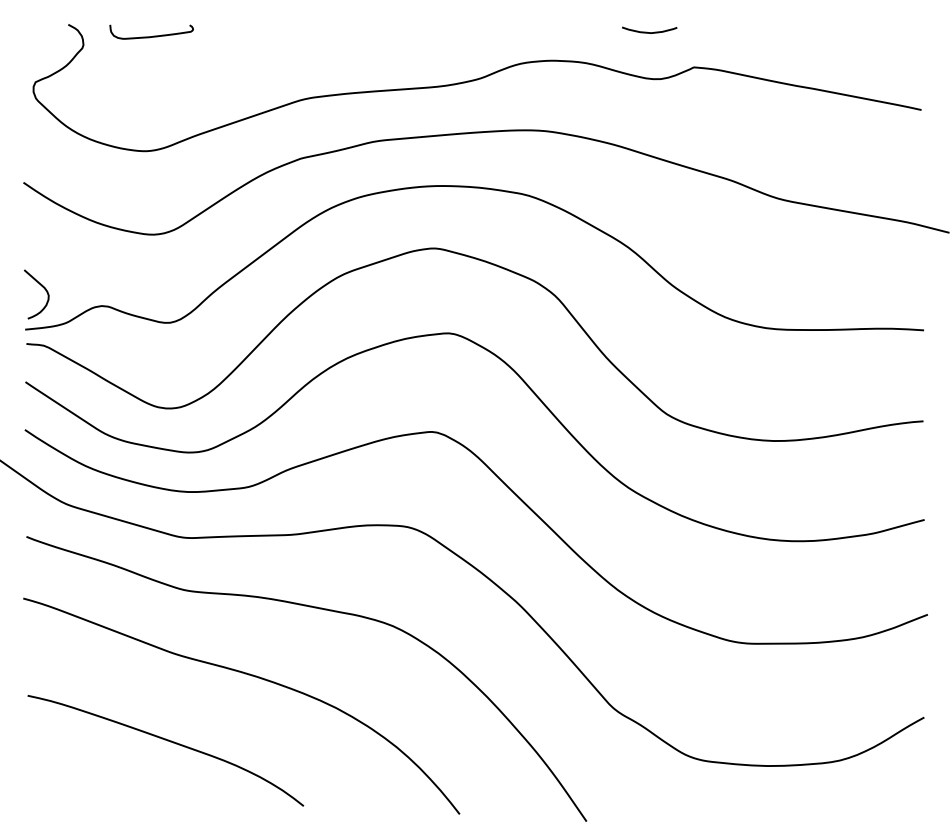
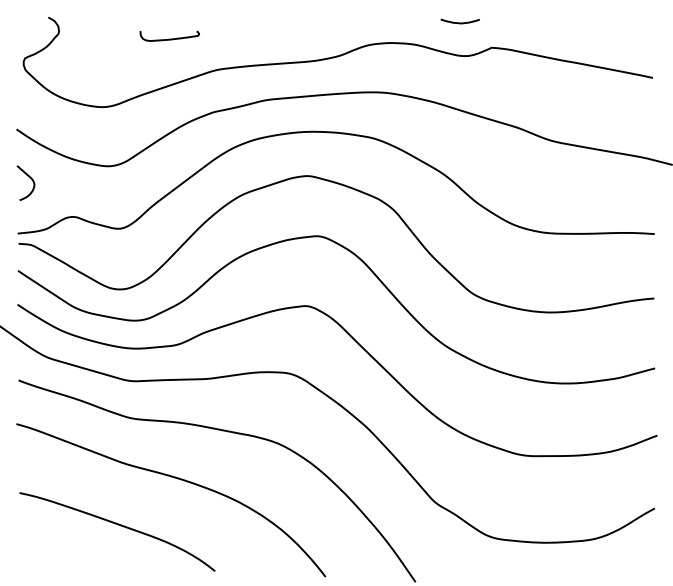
curve: (153, 35) -> (171, 38), moved
curve: (42, 287) -> (30, 178), moved

